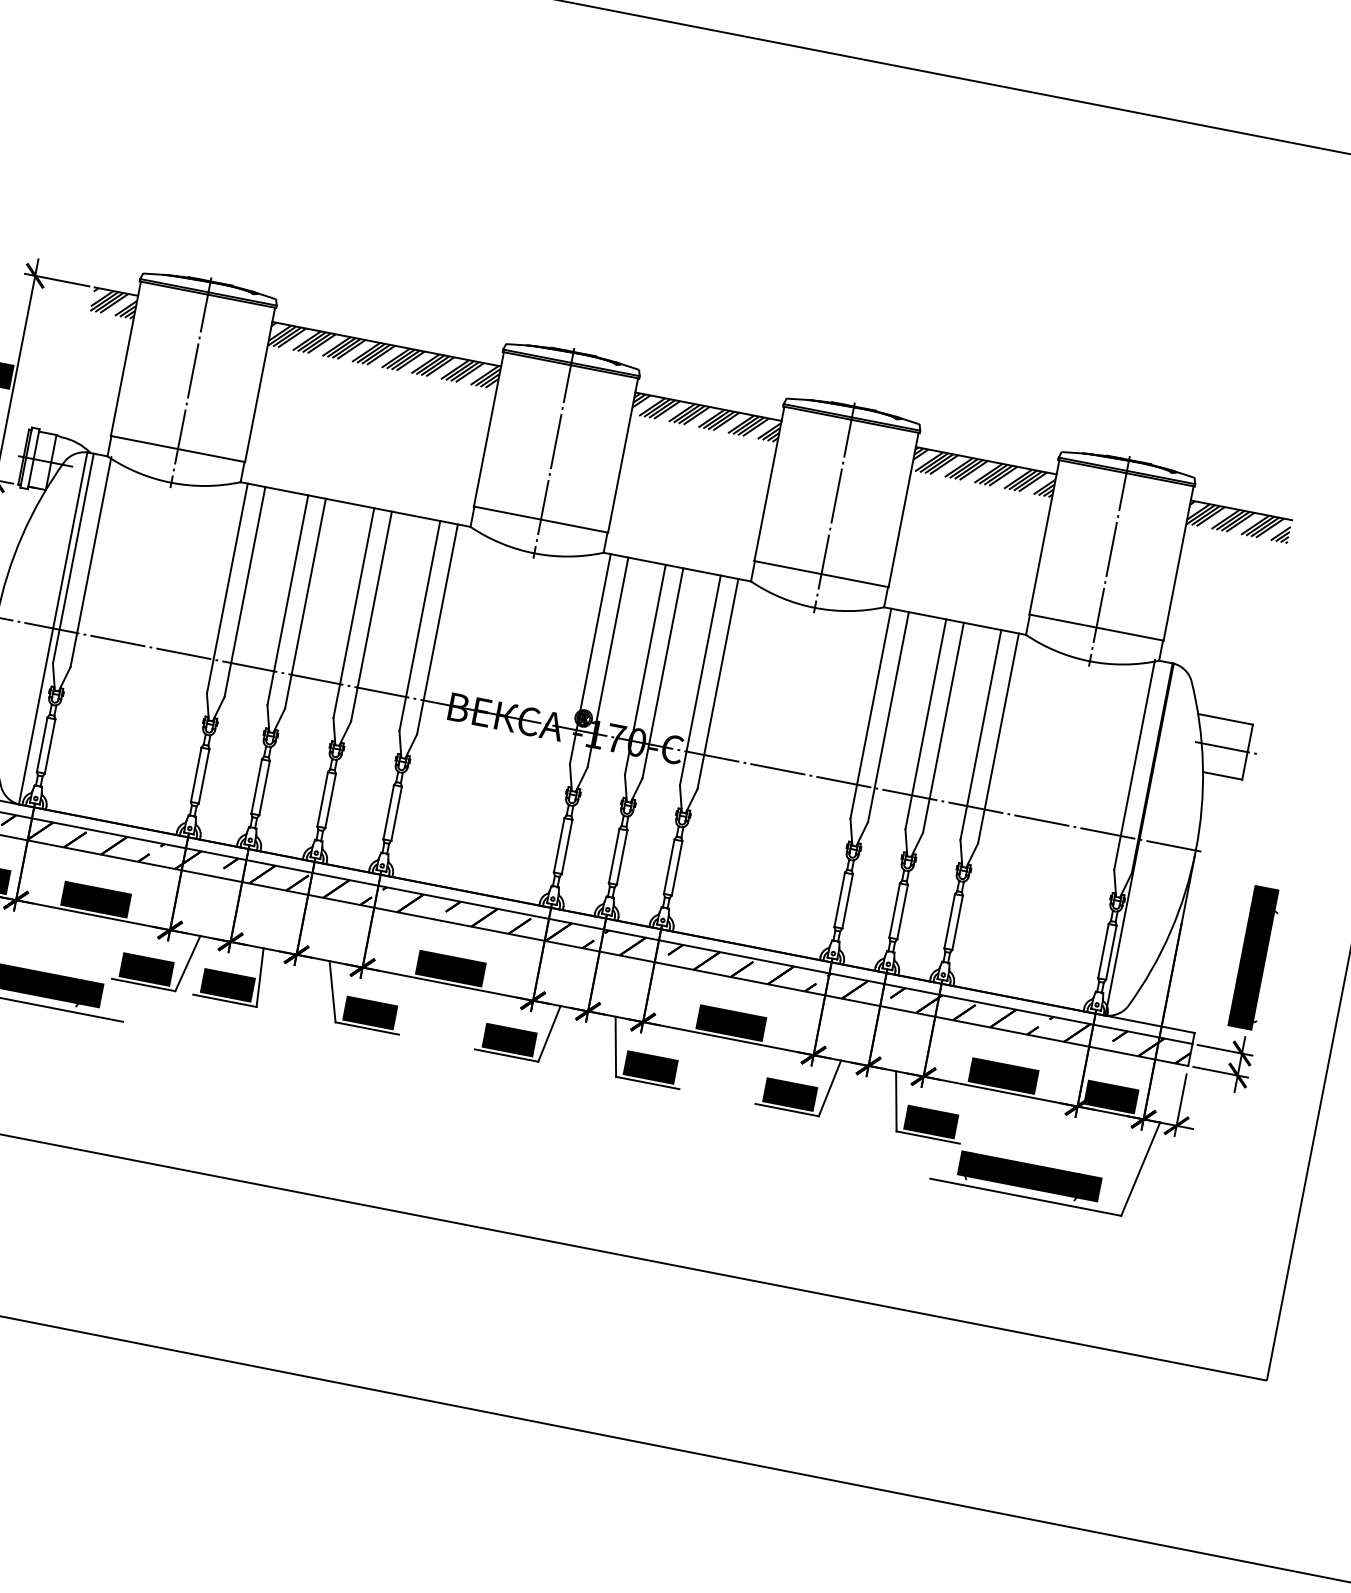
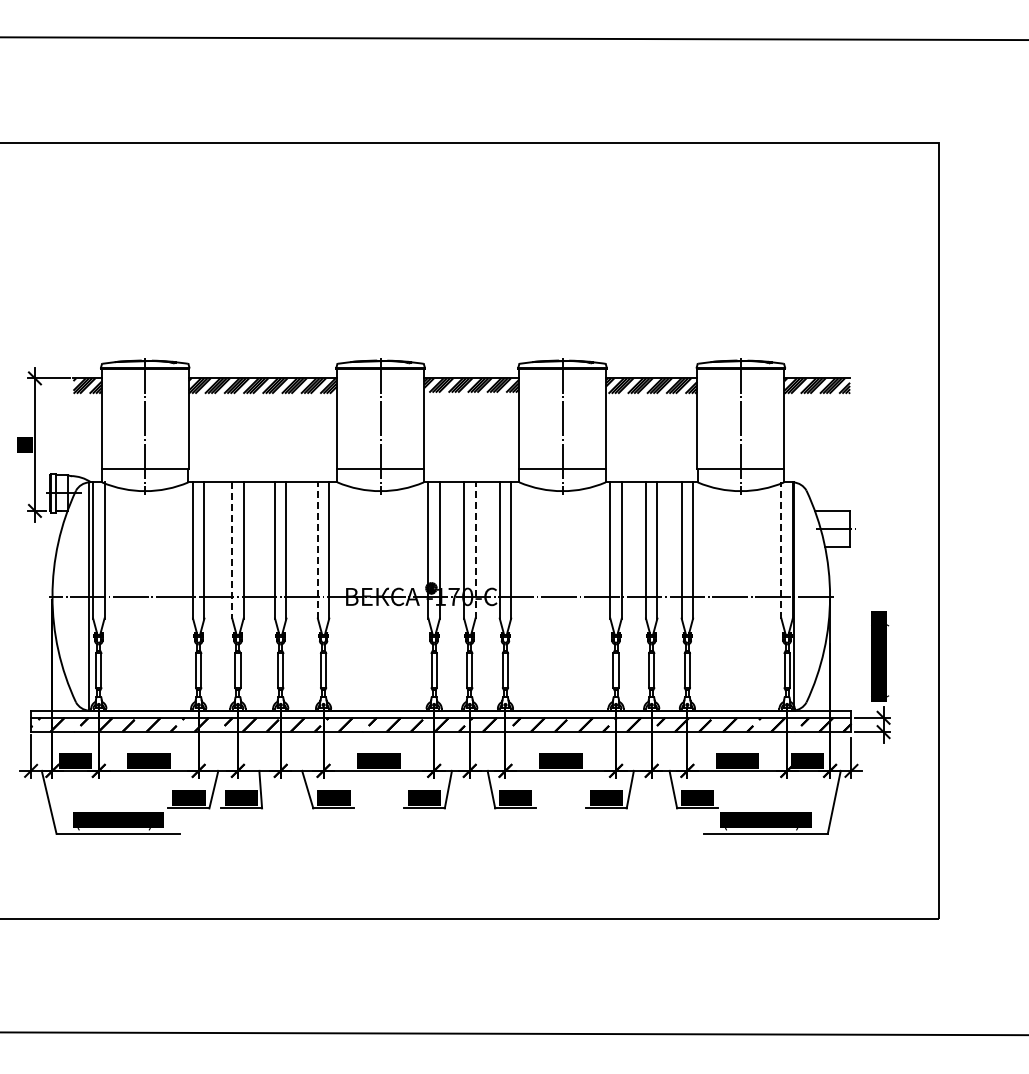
line: (288, 600) -> (232, 550), solid -> dashed
line: (419, 624) -> (317, 549), solid -> dashed
line: (663, 671) -> (475, 549), solid -> dashed
line: (1135, 763) -> (781, 549), solid -> dashed

